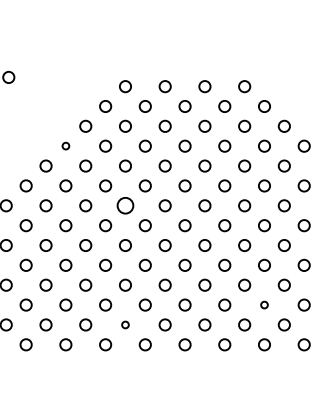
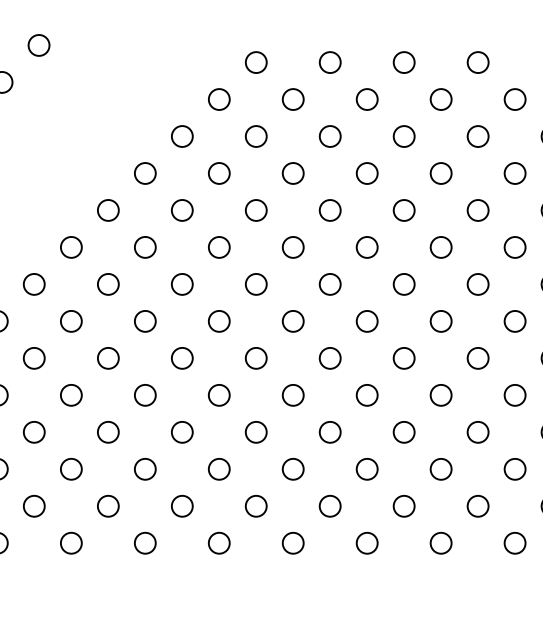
circle: (65, 145) -> (144, 172), size x1.67
circle: (125, 205) -> (256, 283), size x0.71
circle: (264, 304) -> (515, 468), size x1.67
circle: (125, 324) -> (256, 505), size x1.67

